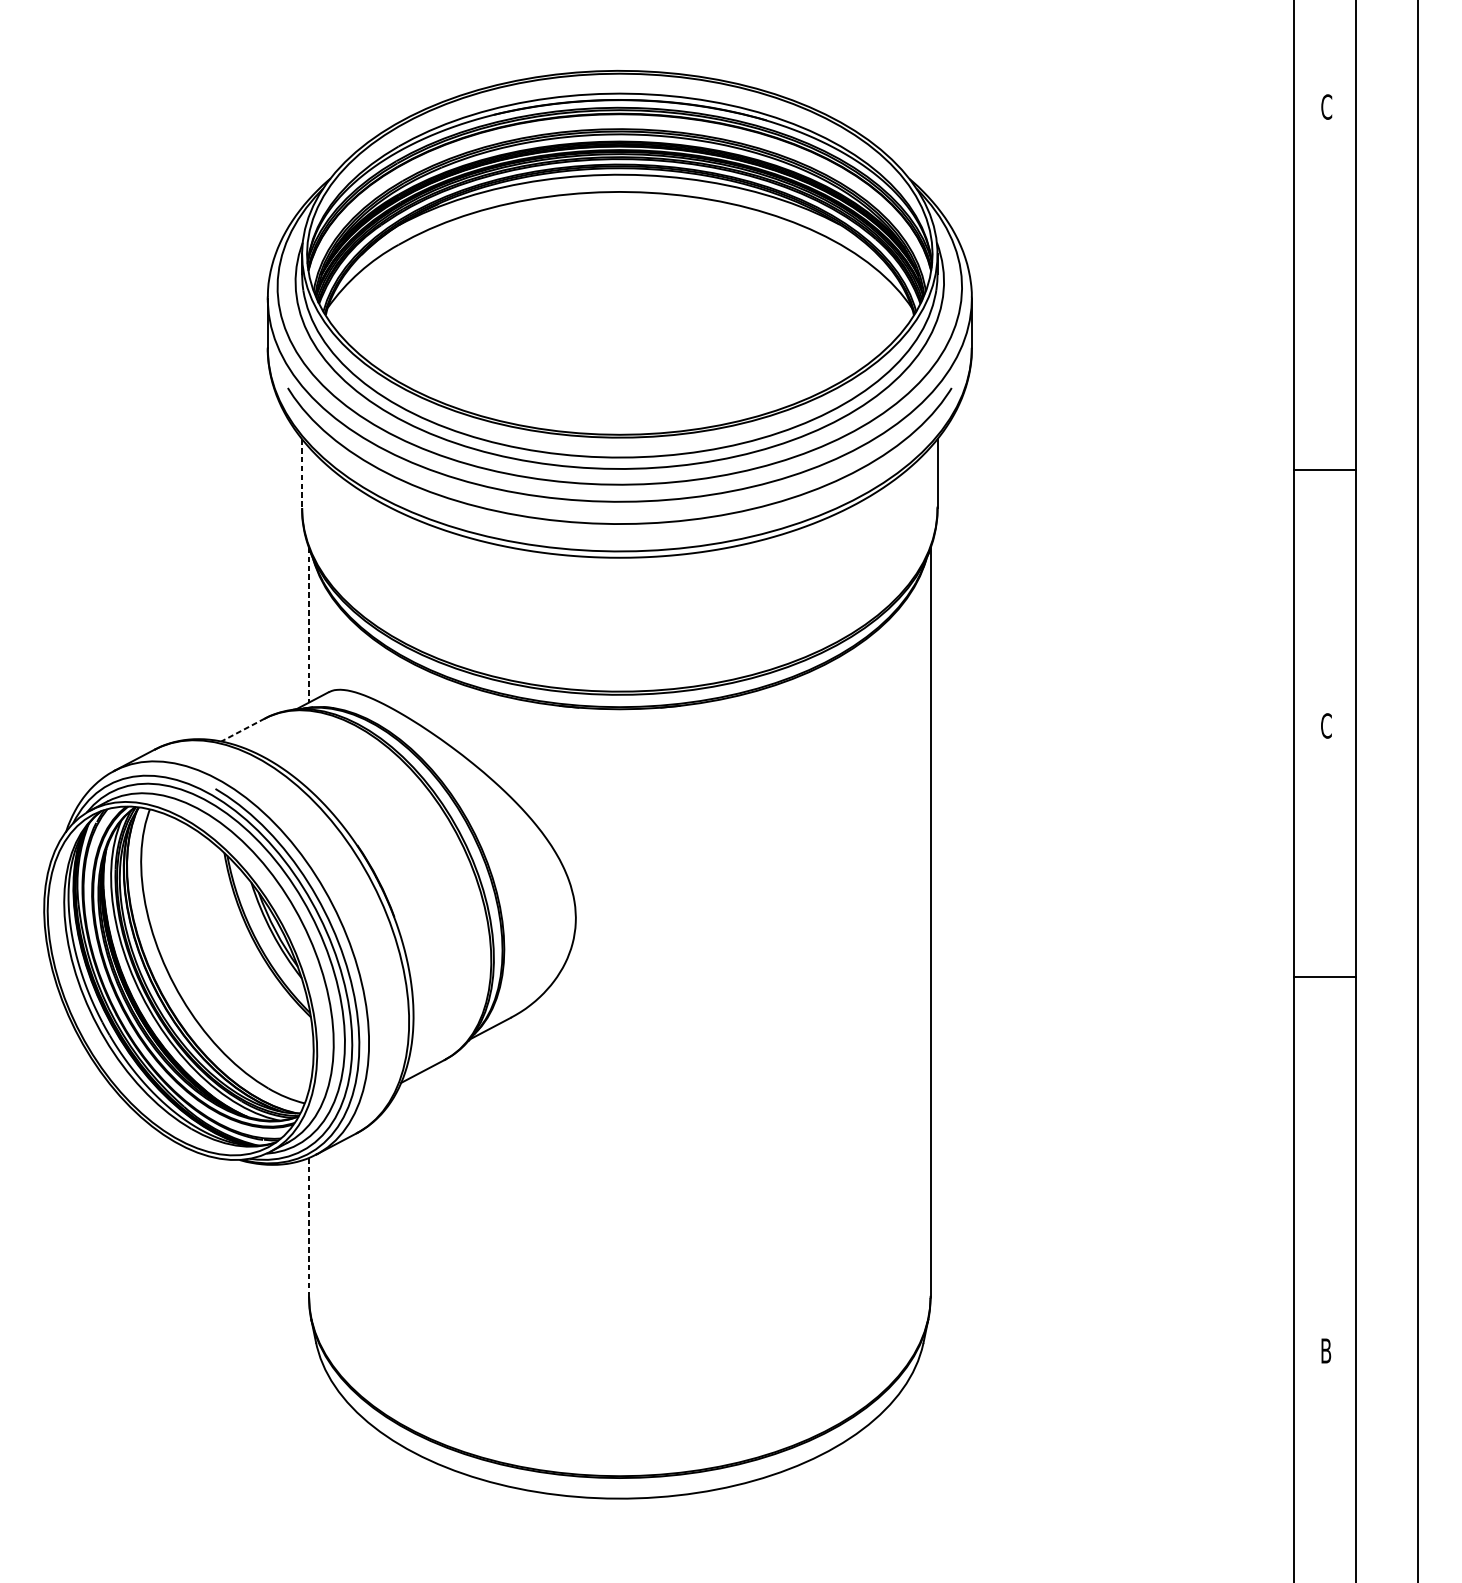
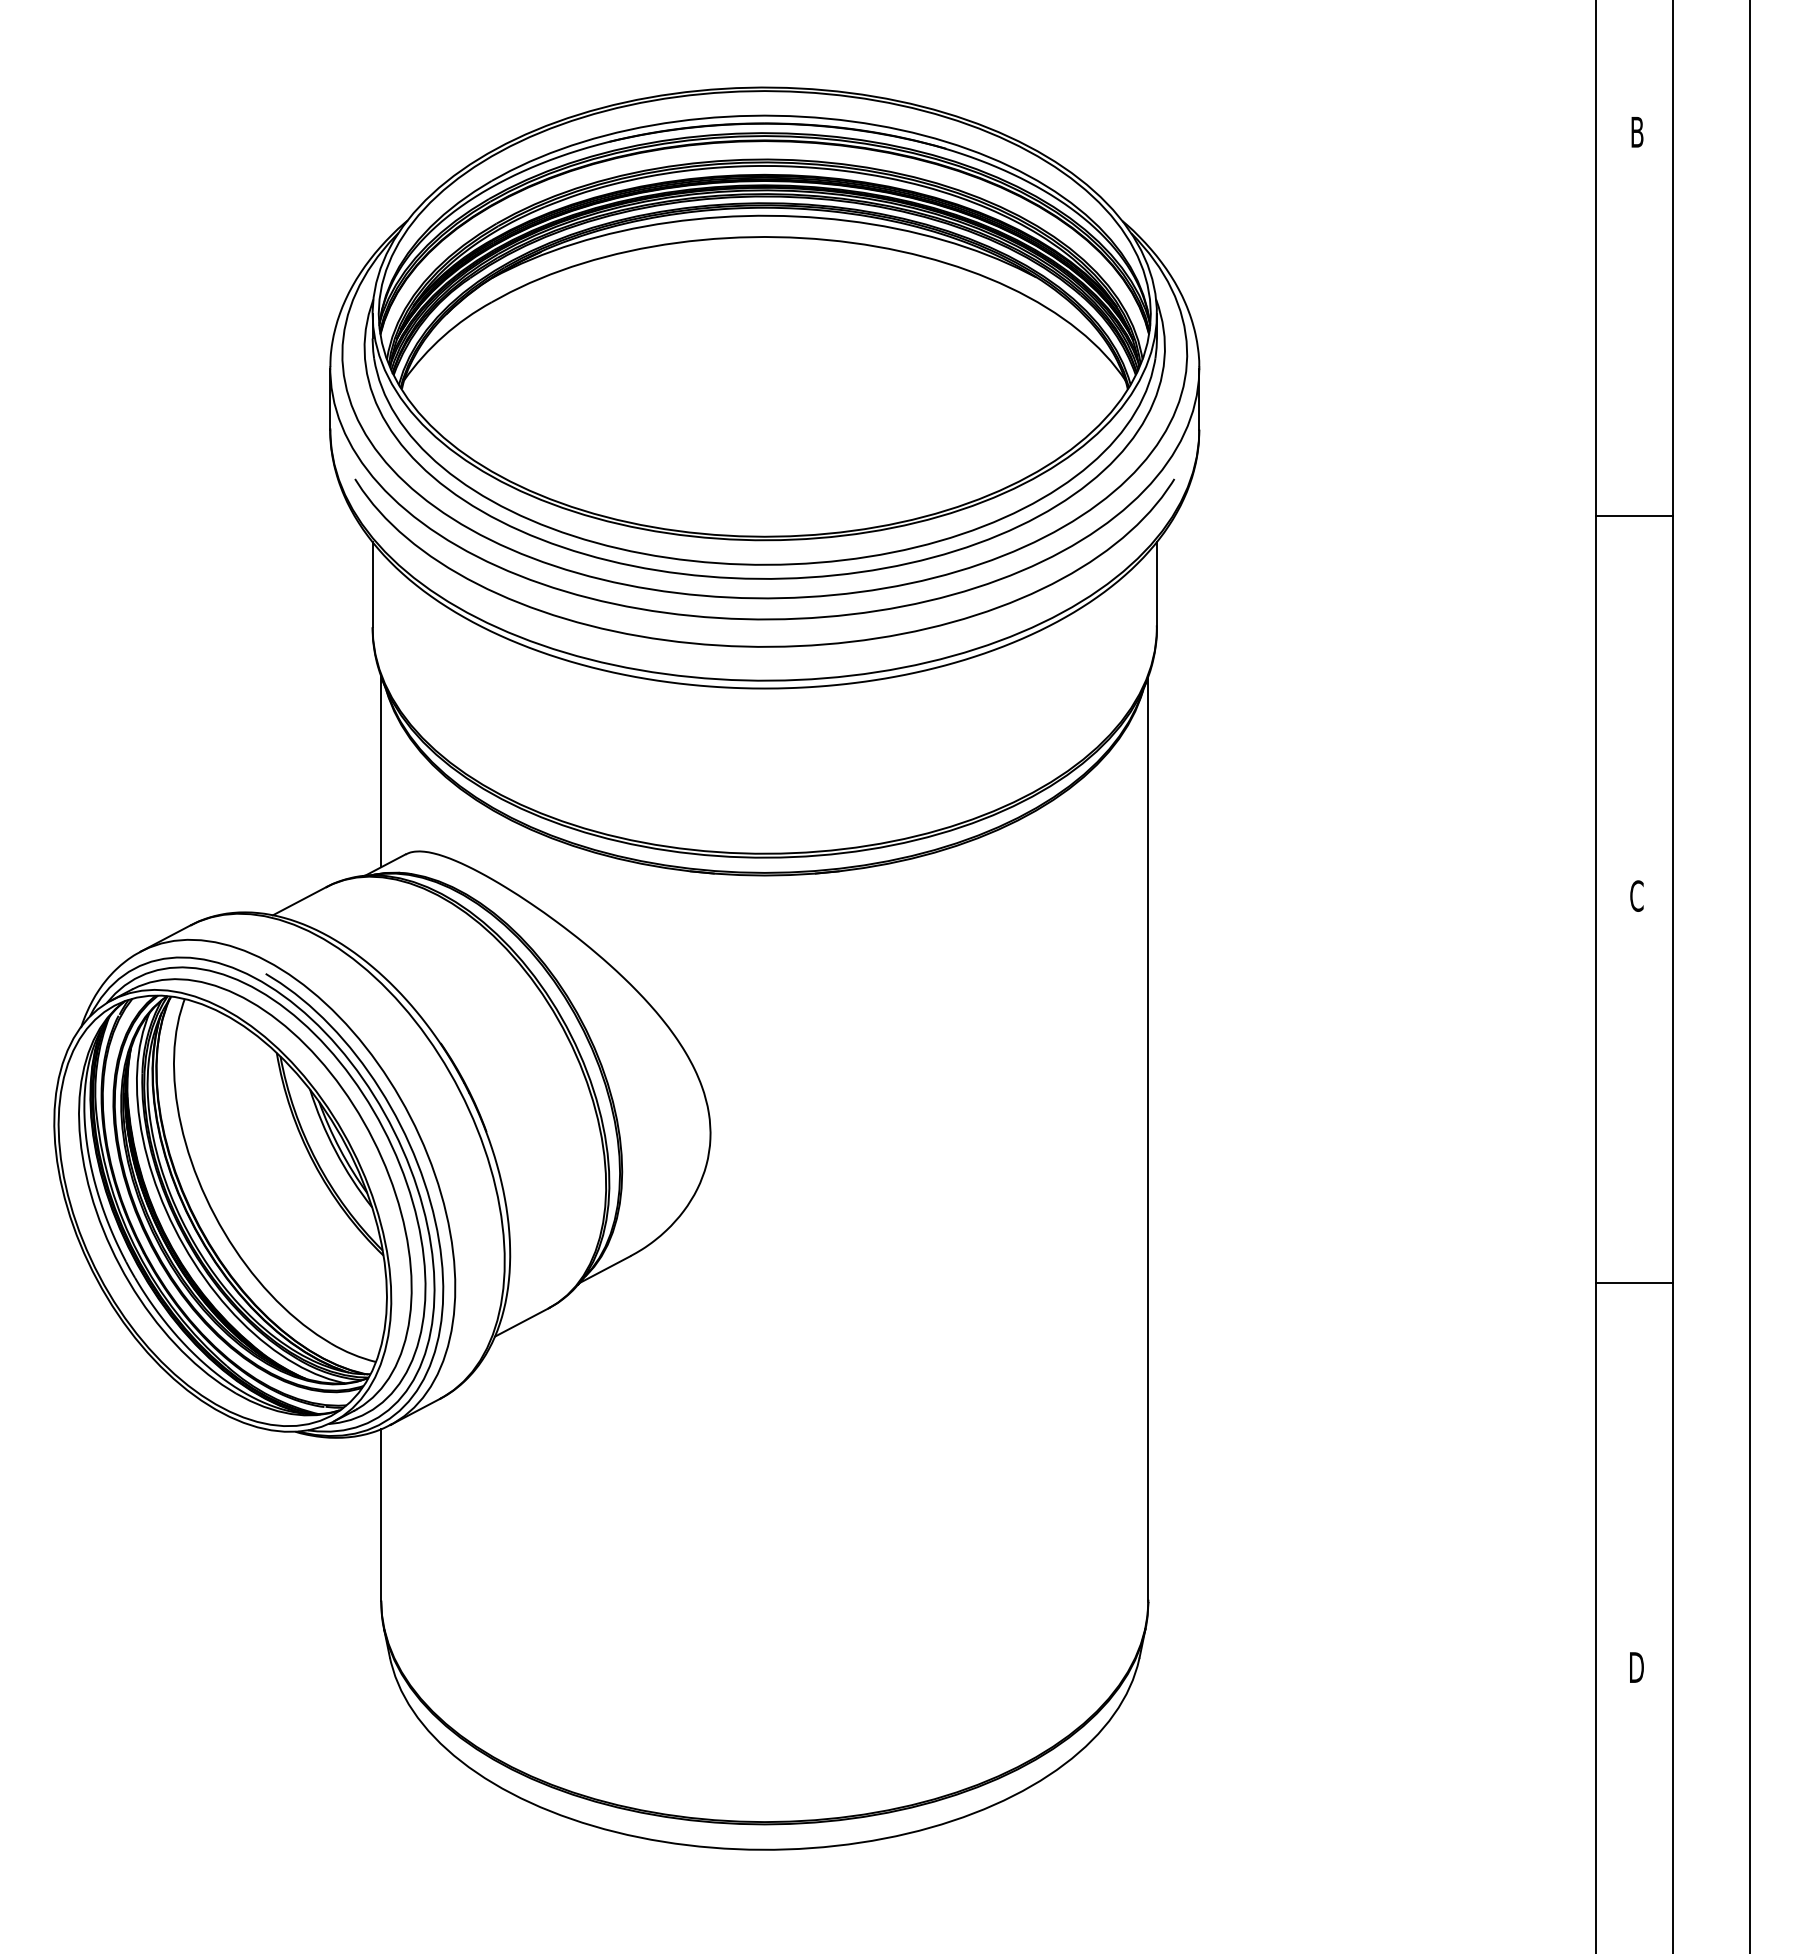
text: (1326, 107) -> (1636, 132), C -> B
line: (1324, 470) -> (1634, 516), moved
line: (301, 473) -> (372, 584), dashed -> solid
line: (309, 625) -> (381, 771), dashed -> solid
line: (242, 730) -> (299, 901), dashed -> solid
line: (1324, 977) -> (1634, 1283), moved
line: (309, 1226) -> (381, 1514), dashed -> solid
text: (1326, 1350) -> (1636, 1667), B -> D

